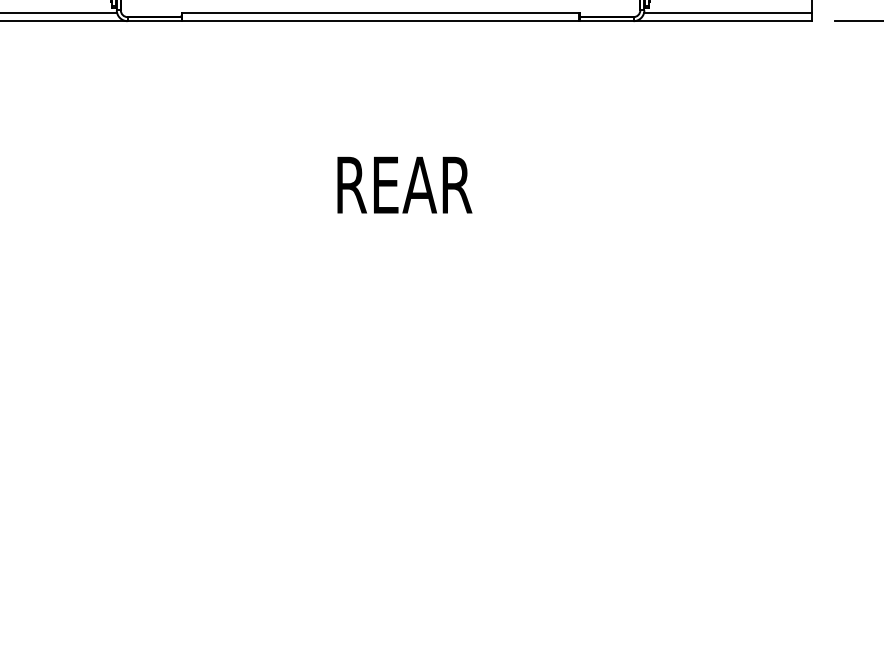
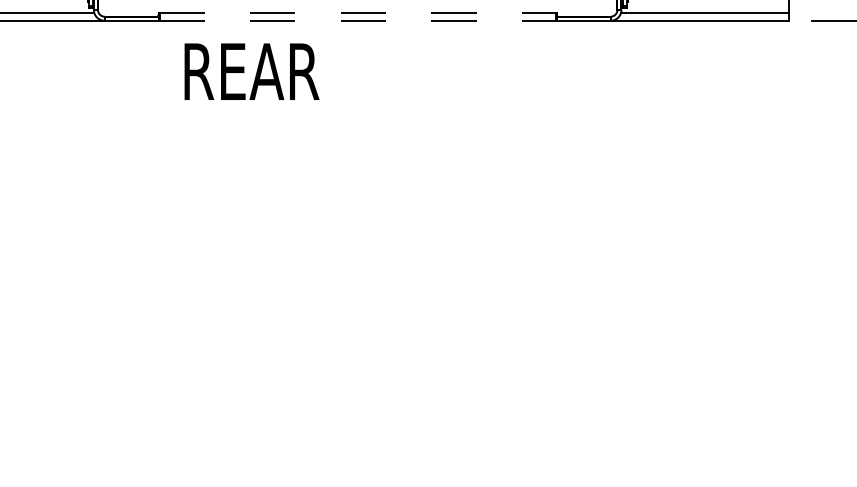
line: (381, 13) -> (358, 13), solid -> dashed
line: (381, 21) -> (358, 21), solid -> dashed
text: (404, 184) -> (251, 71), moved

